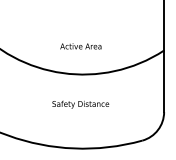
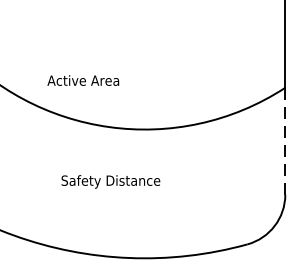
text: (80, 46) -> (82, 80), moved
line: (164, 81) -> (285, 141), solid -> dashed
text: (80, 104) -> (110, 181), moved

